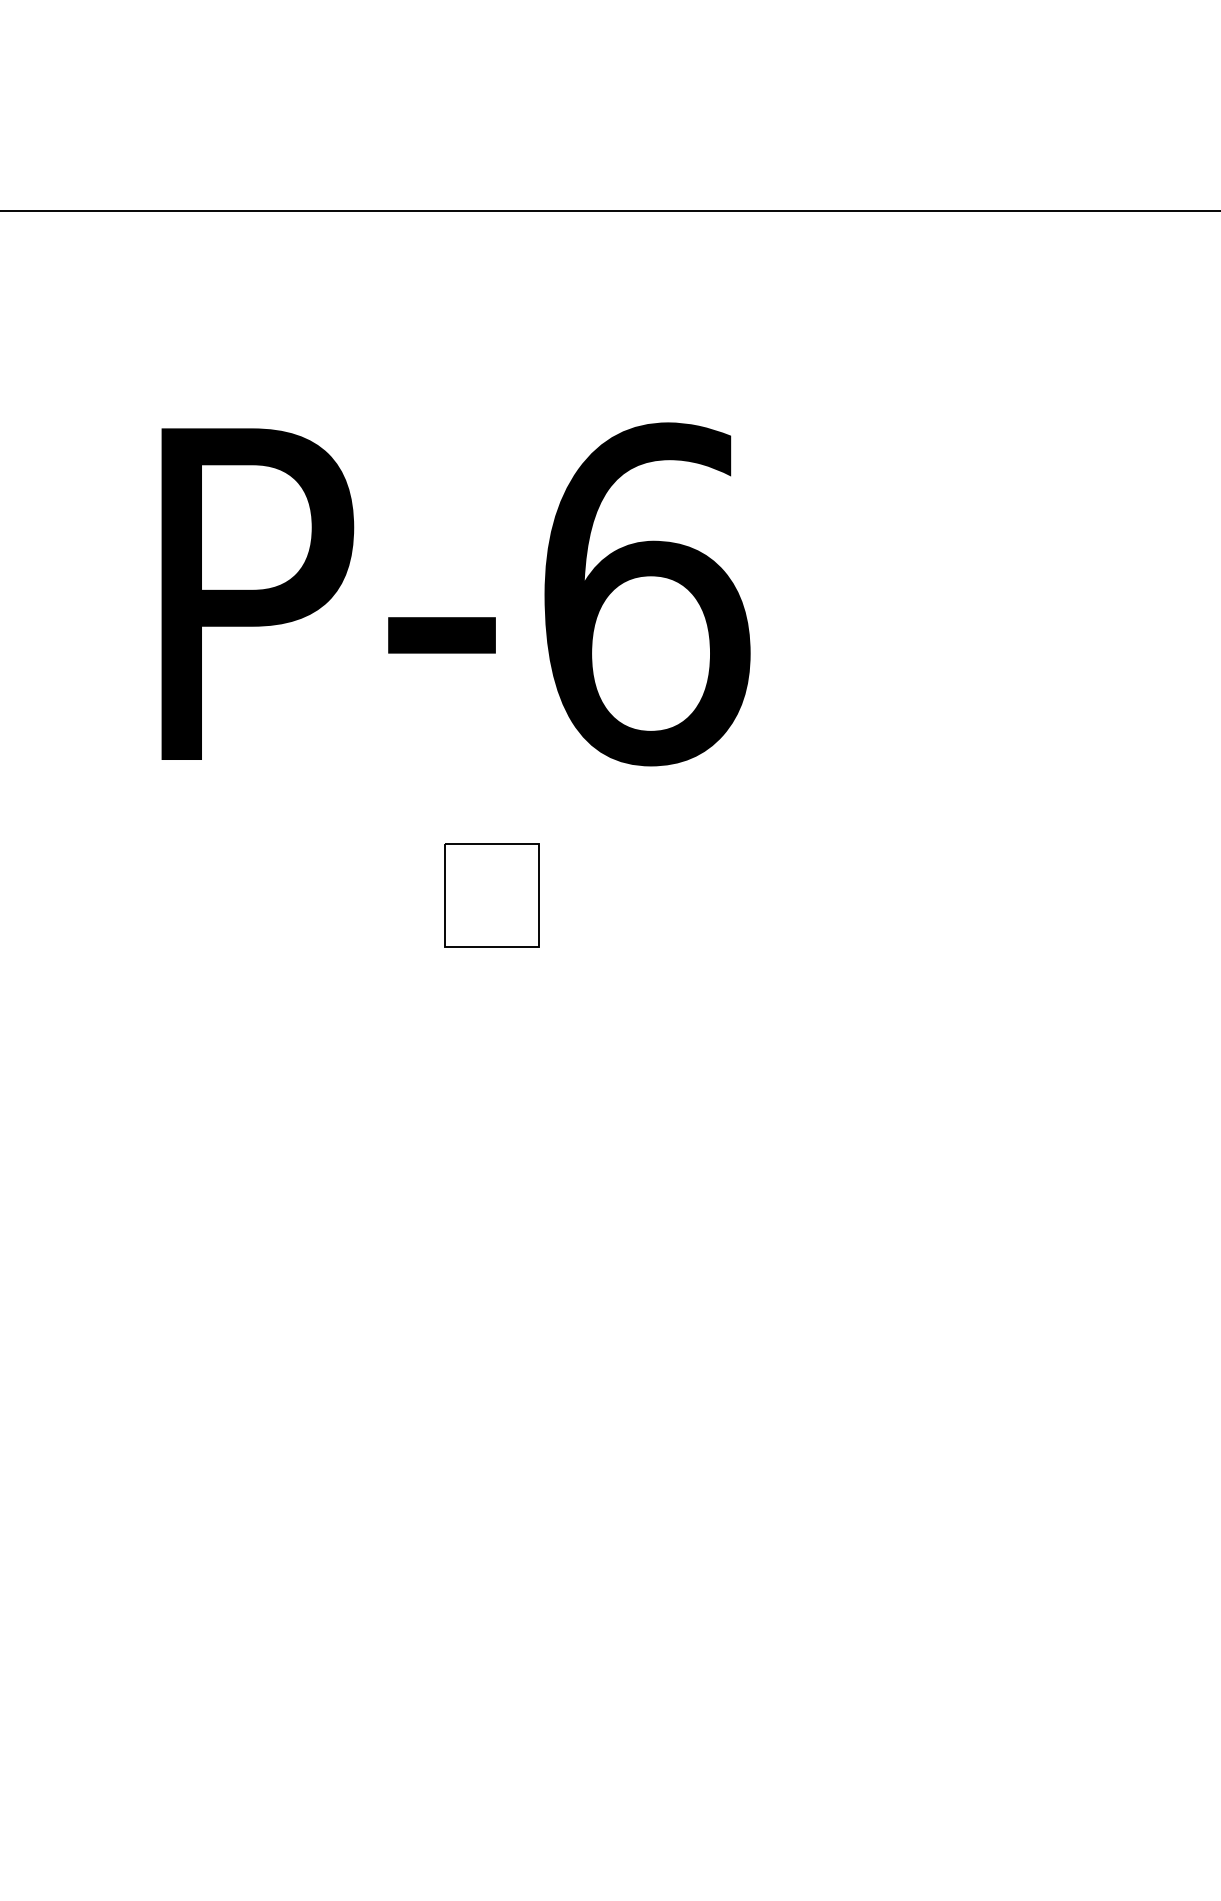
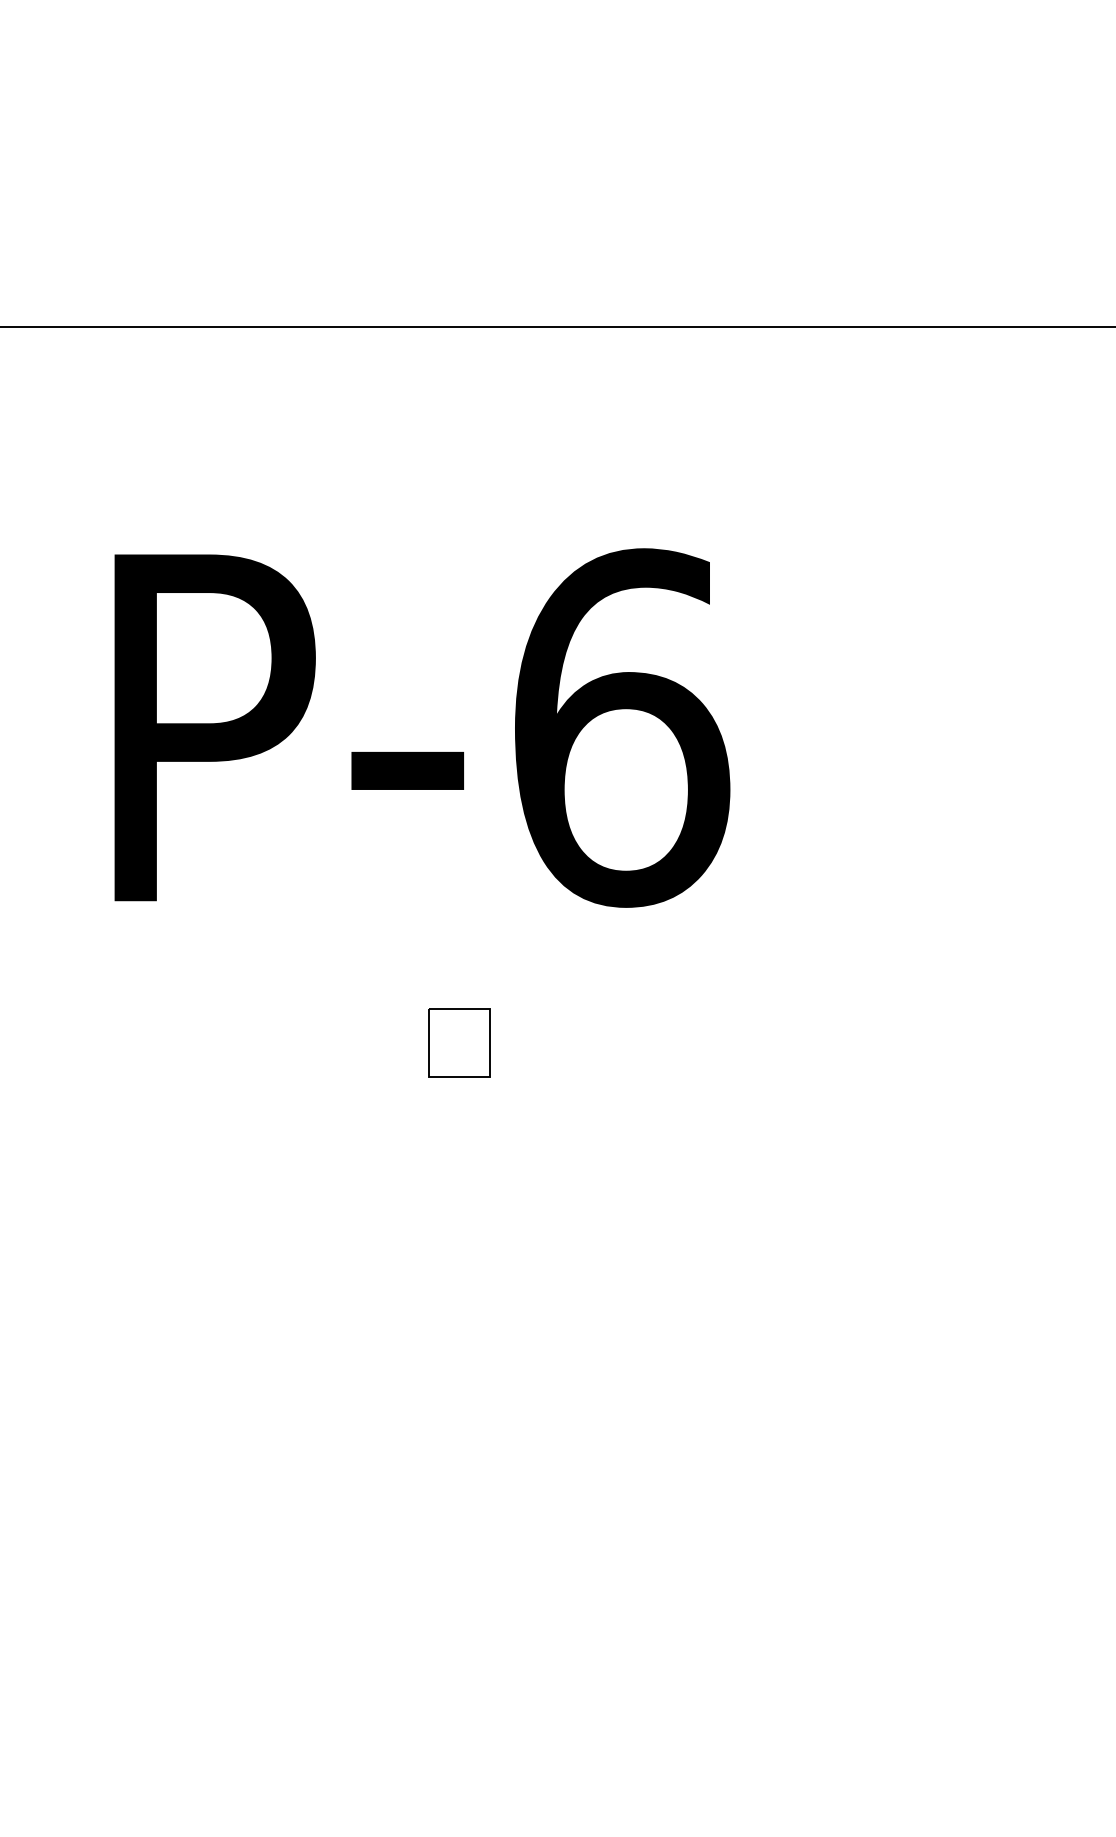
part: (491, 895) -> (459, 1042), size x0.62

